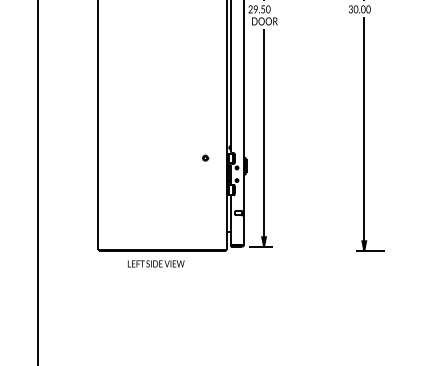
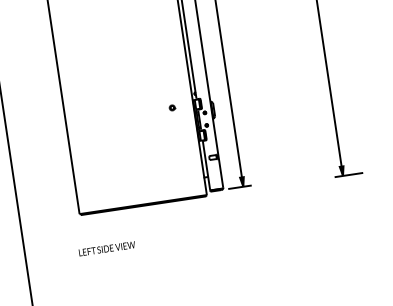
text: (156, 263) -> (107, 248), moved

